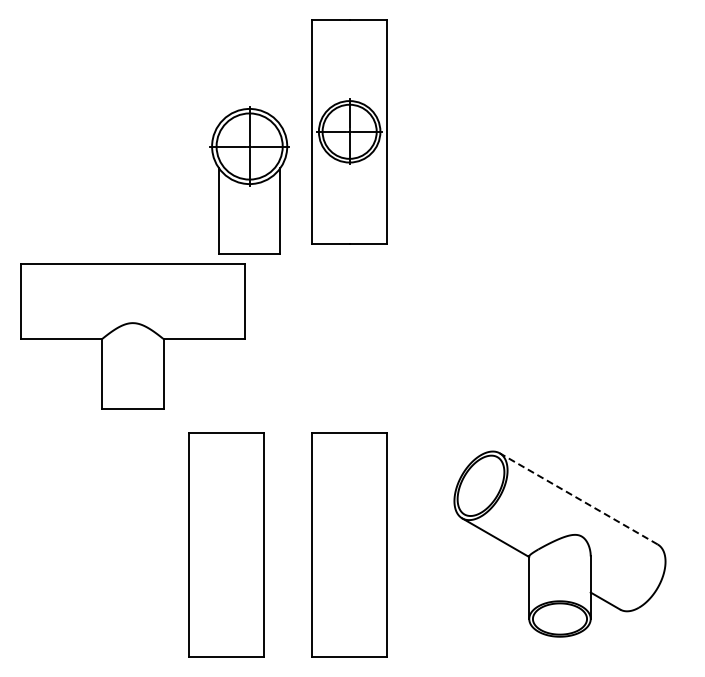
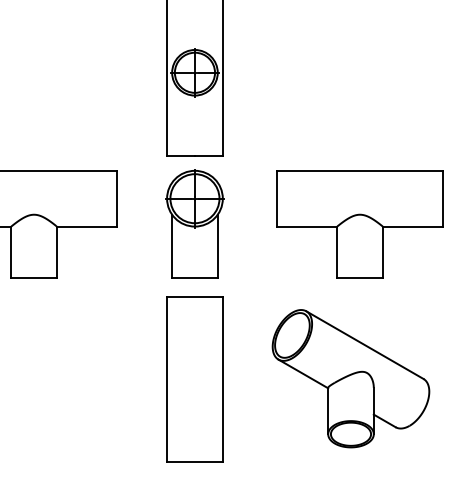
part: (249, 180) -> (194, 223), moved
part: (571, 336) -> (359, 224), added
line: (578, 498) -> (364, 344), dashed -> solid
part: (226, 544) -> (103, 378), removed

